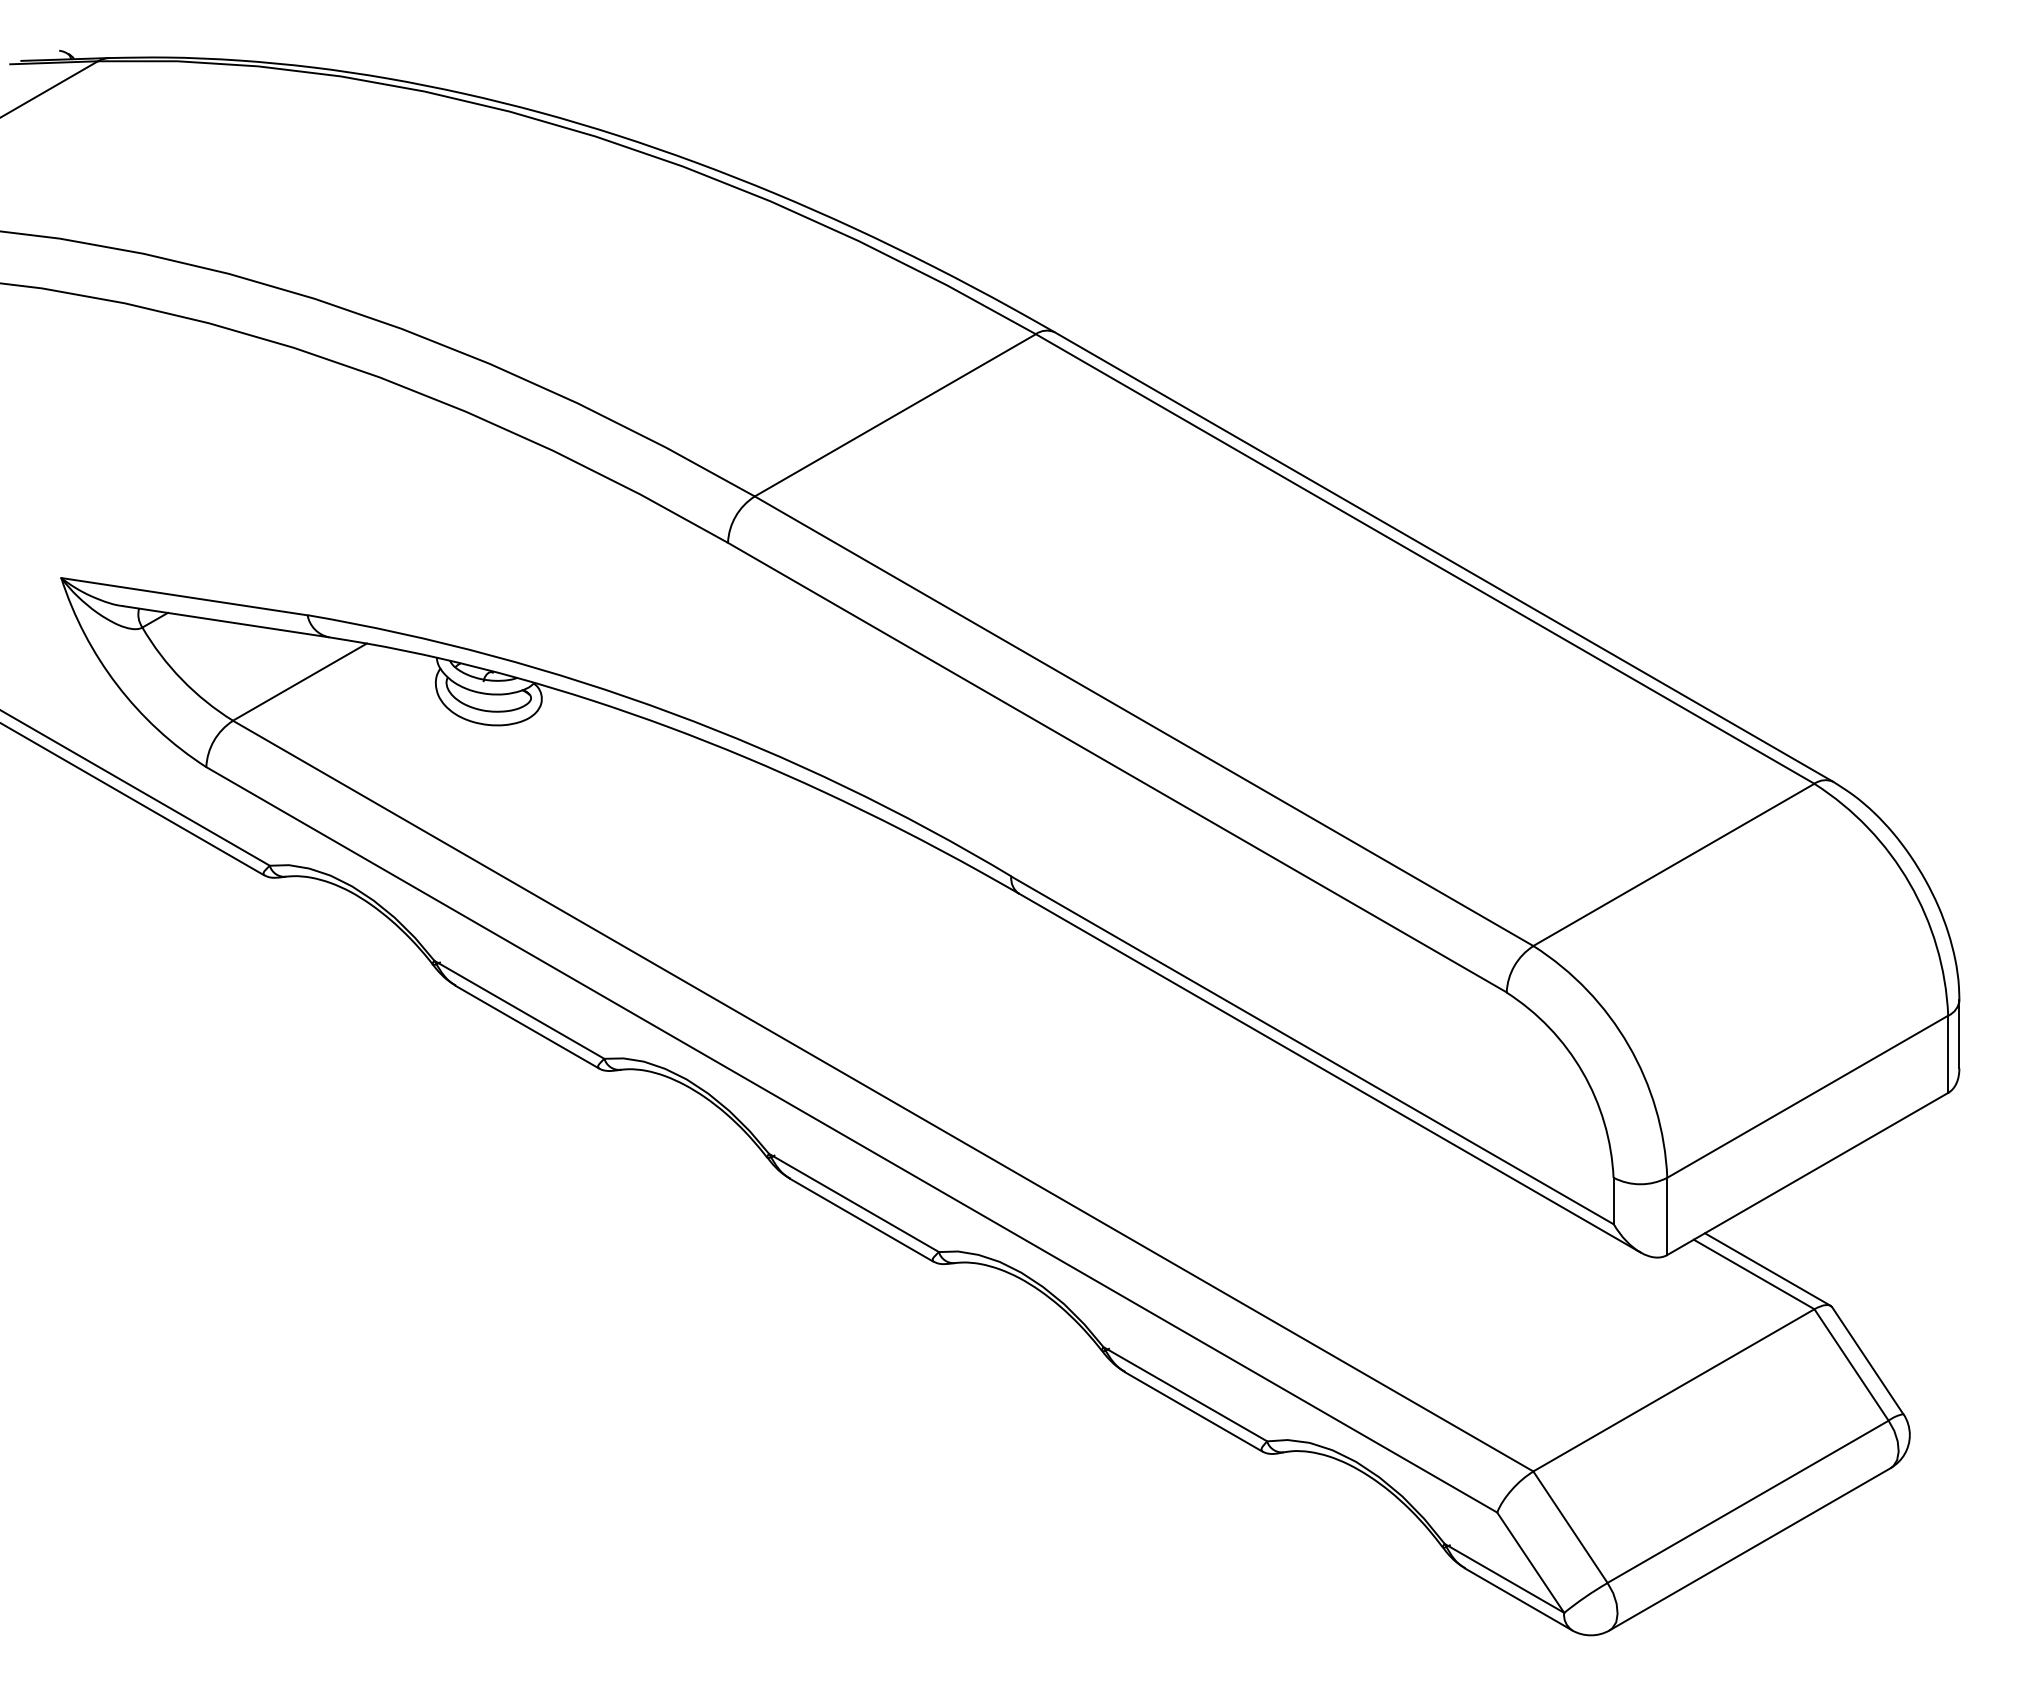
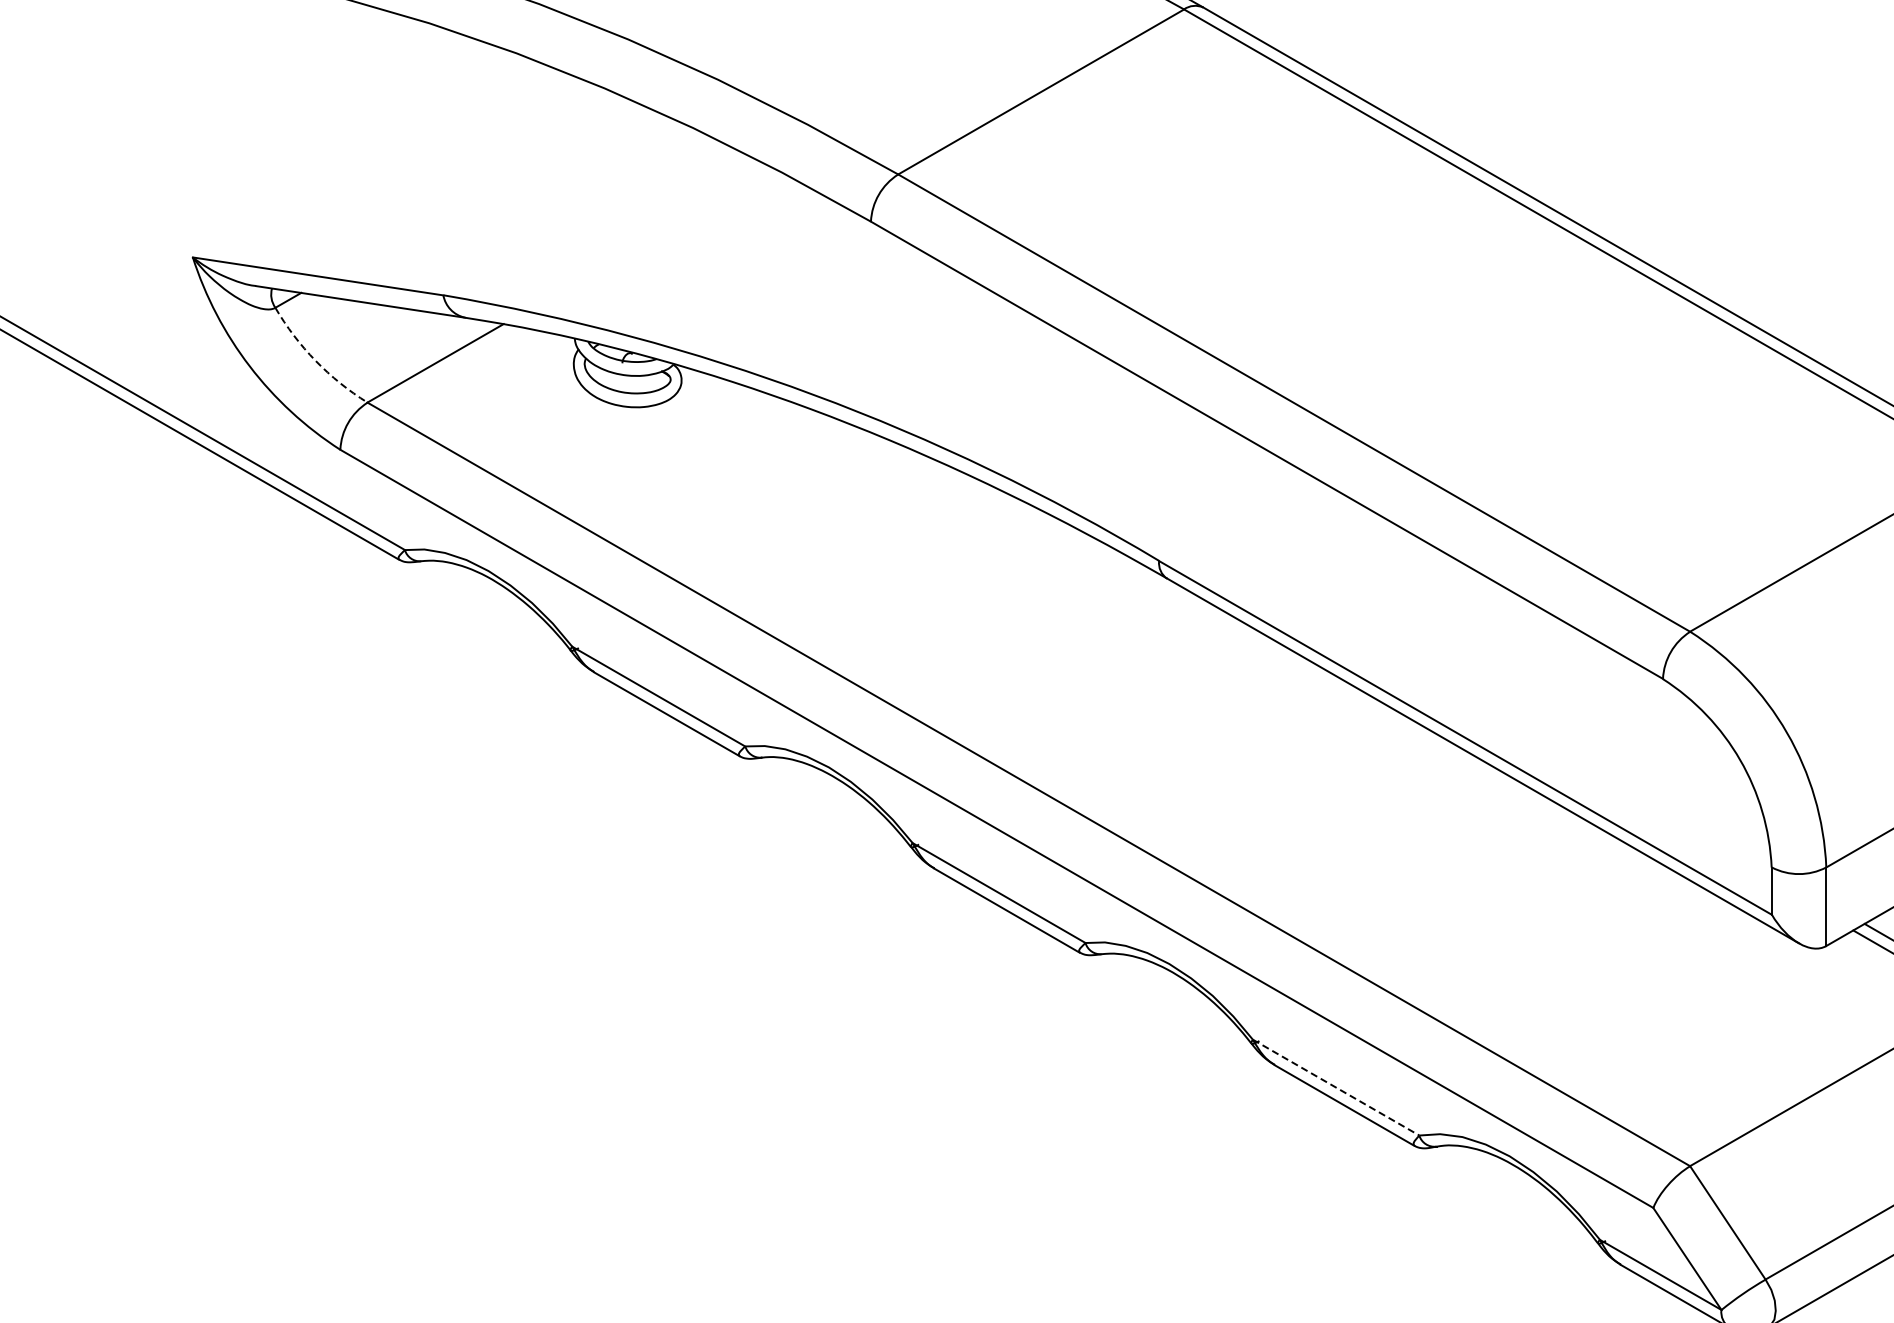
arc: (182, 679) -> (316, 360), solid -> dashed
line: (1185, 1394) -> (1336, 1087), solid -> dashed

